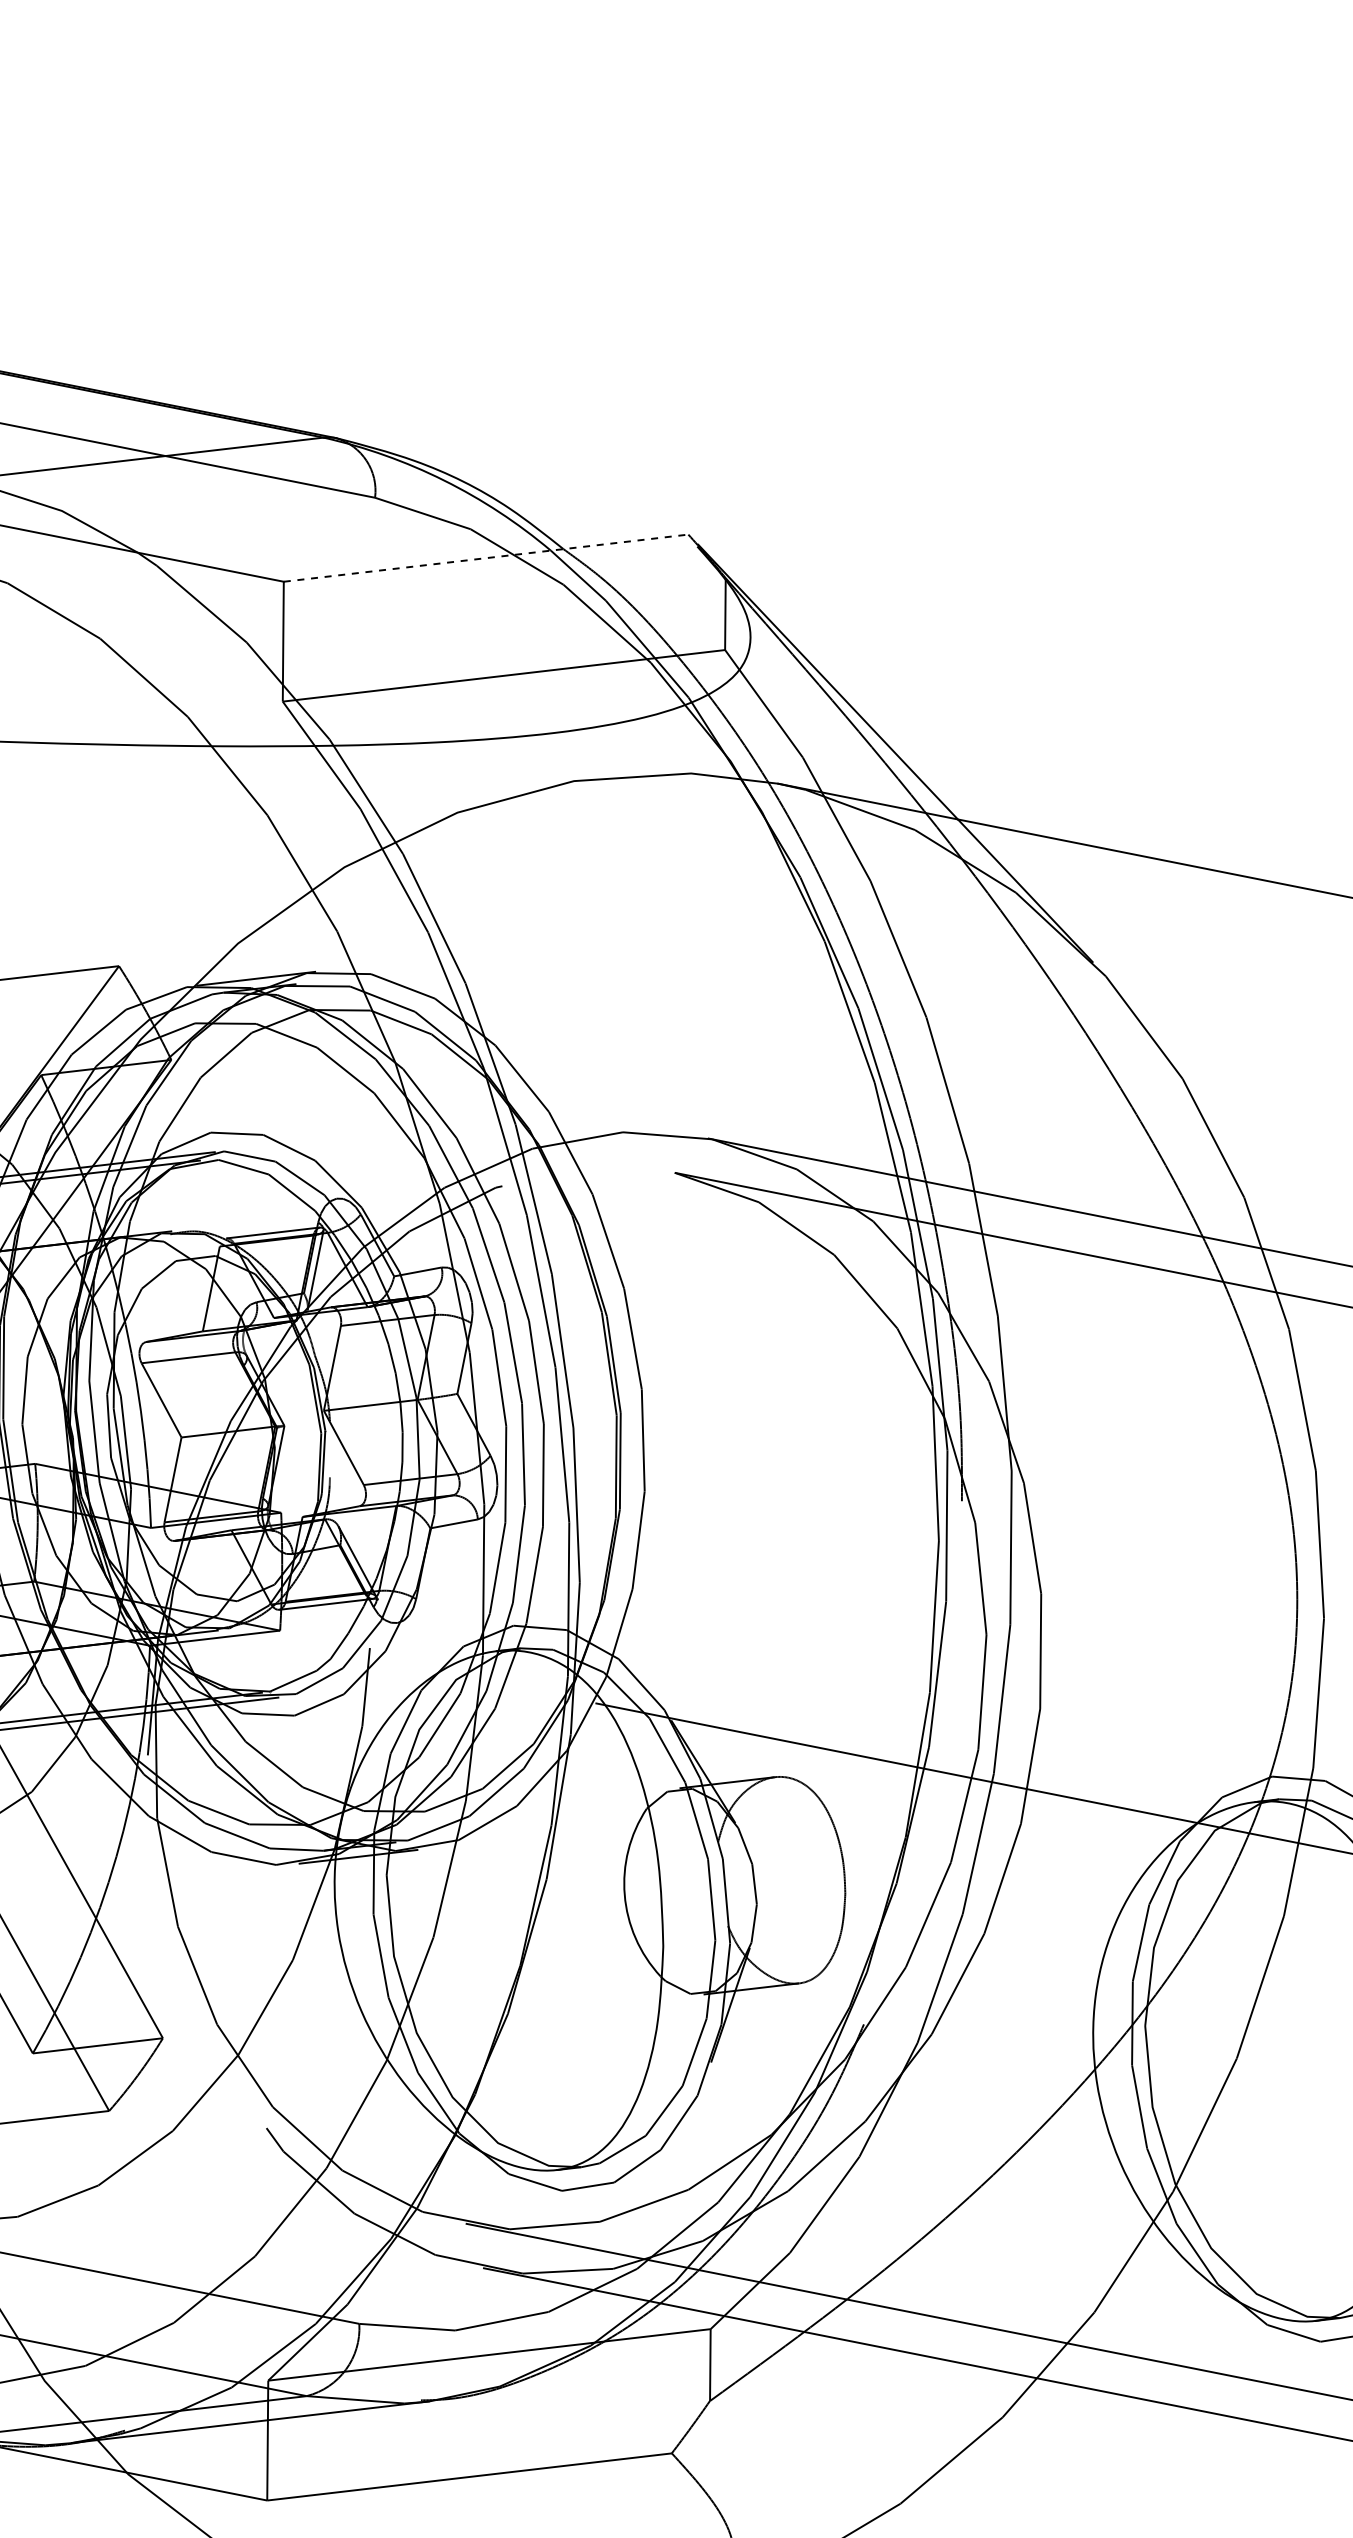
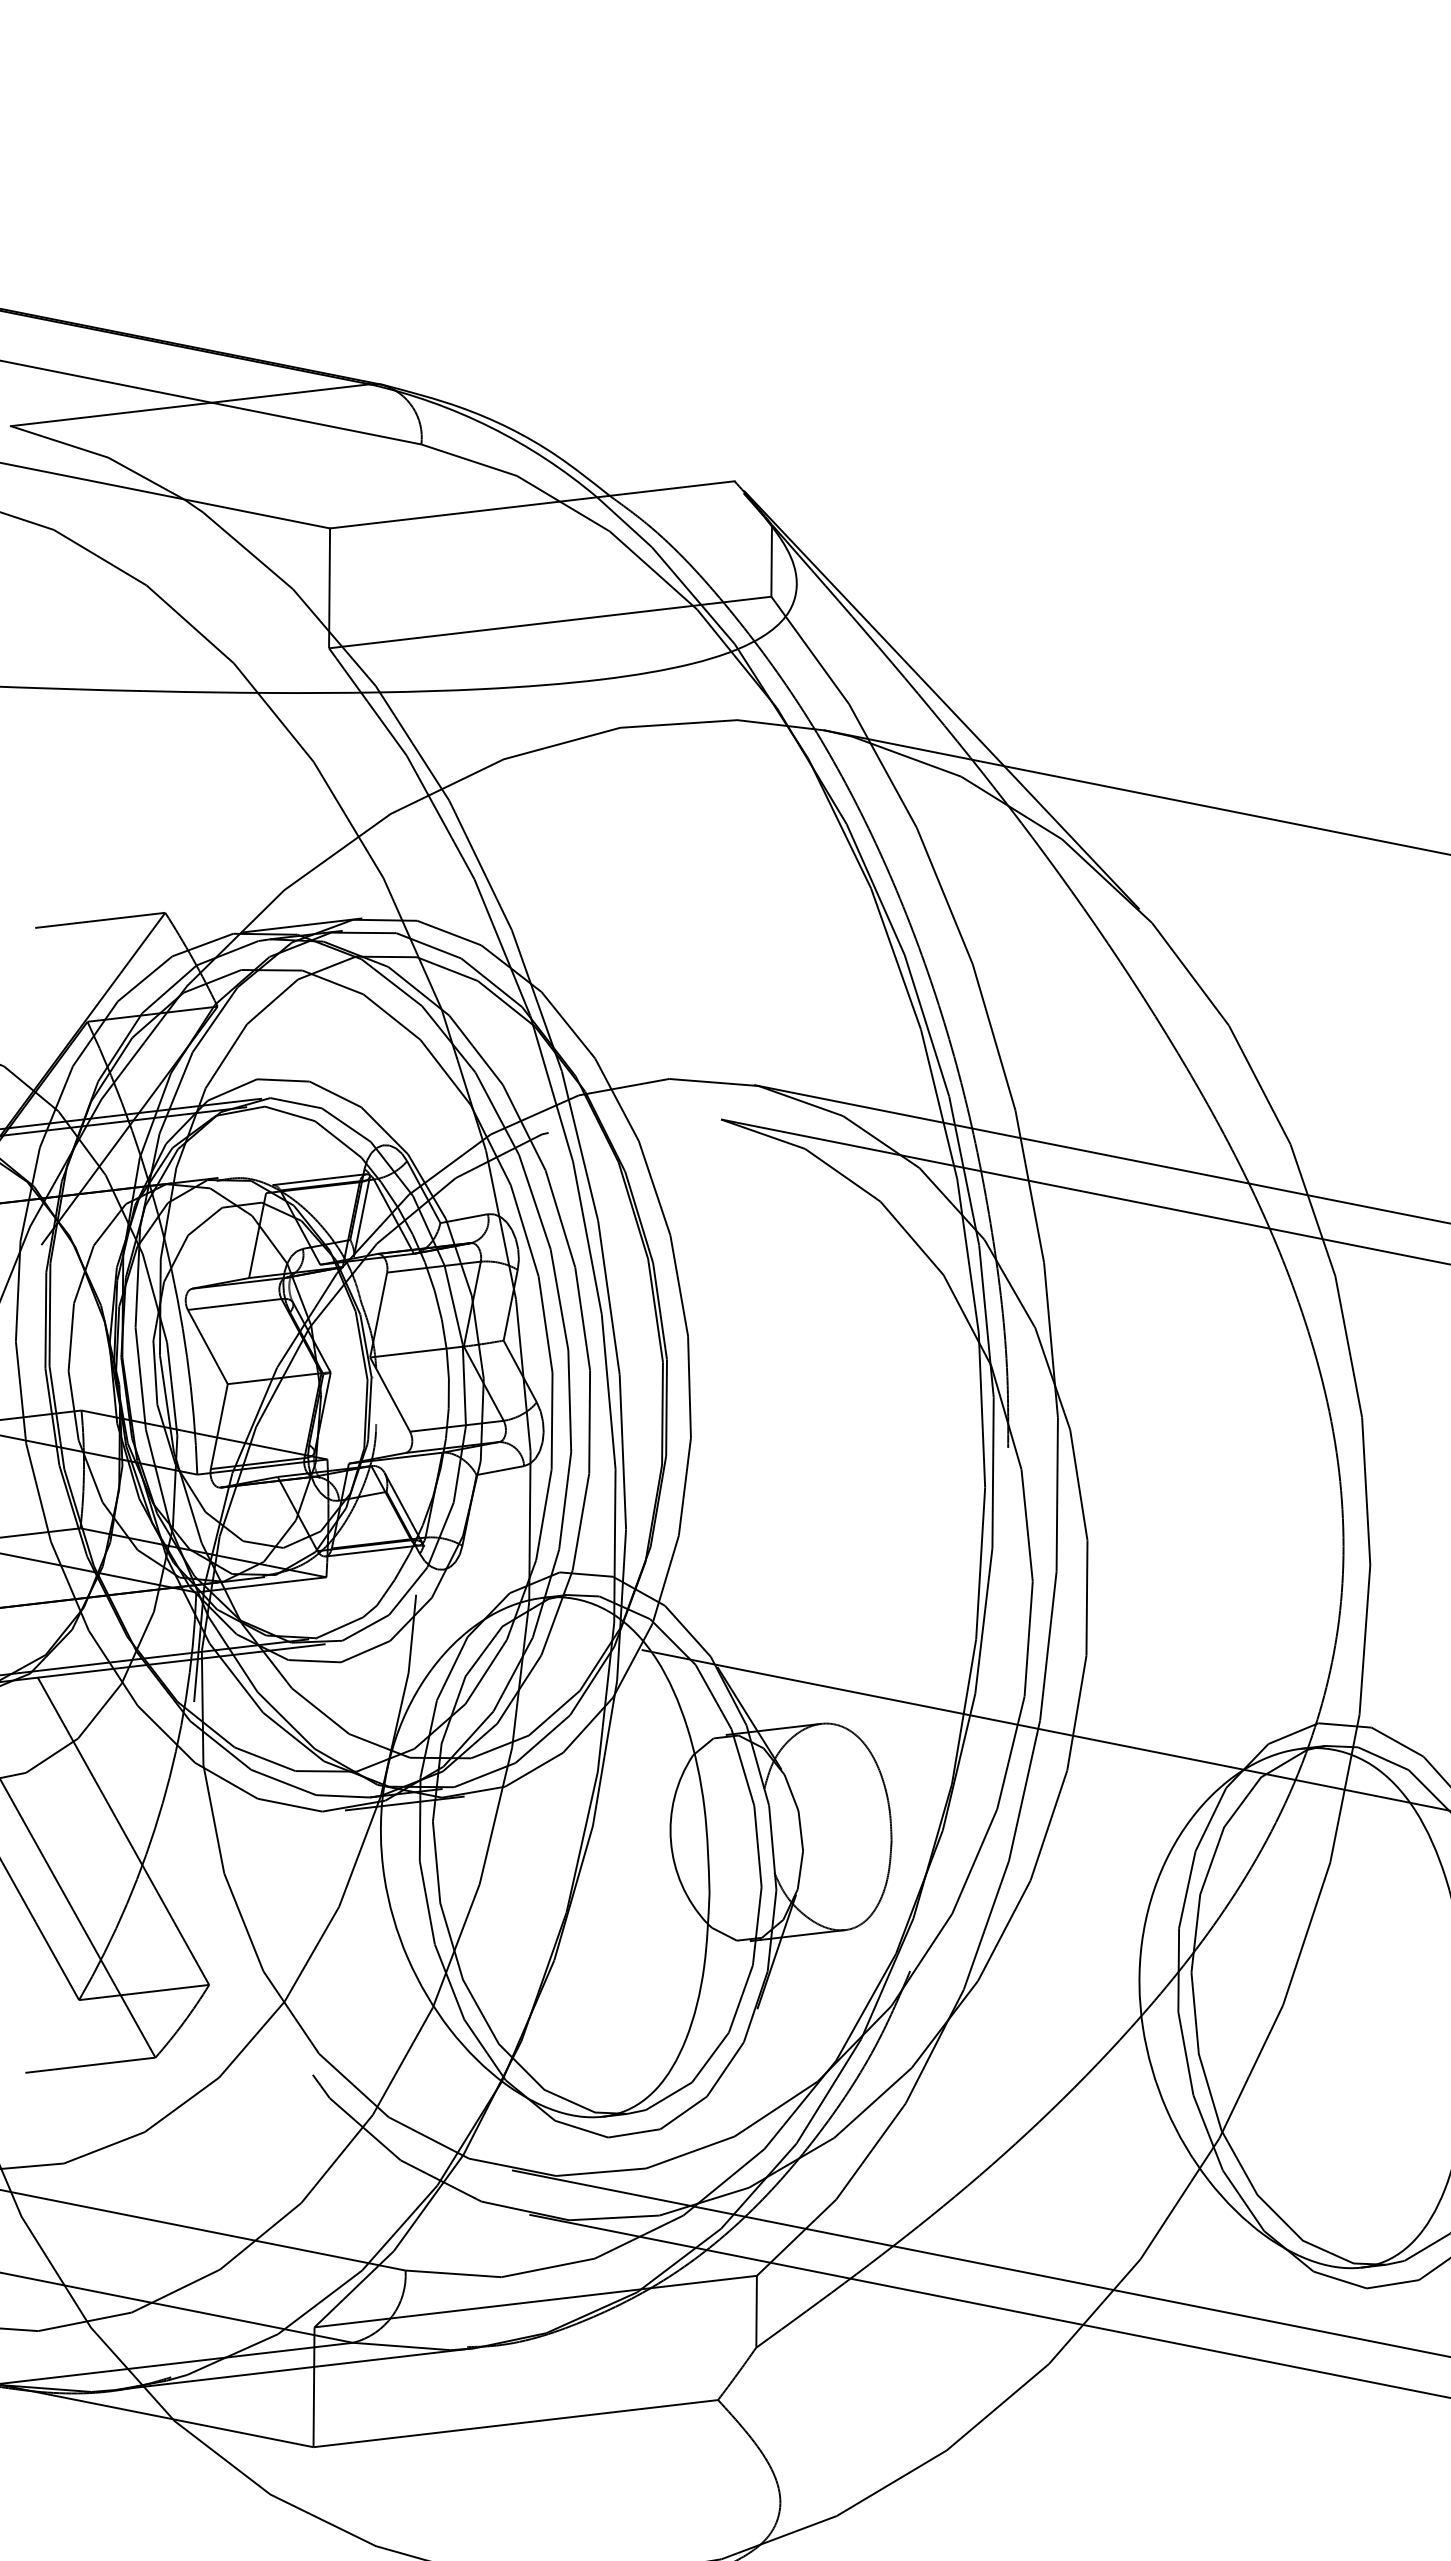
line: (486, 557) -> (532, 504), dashed -> solid

